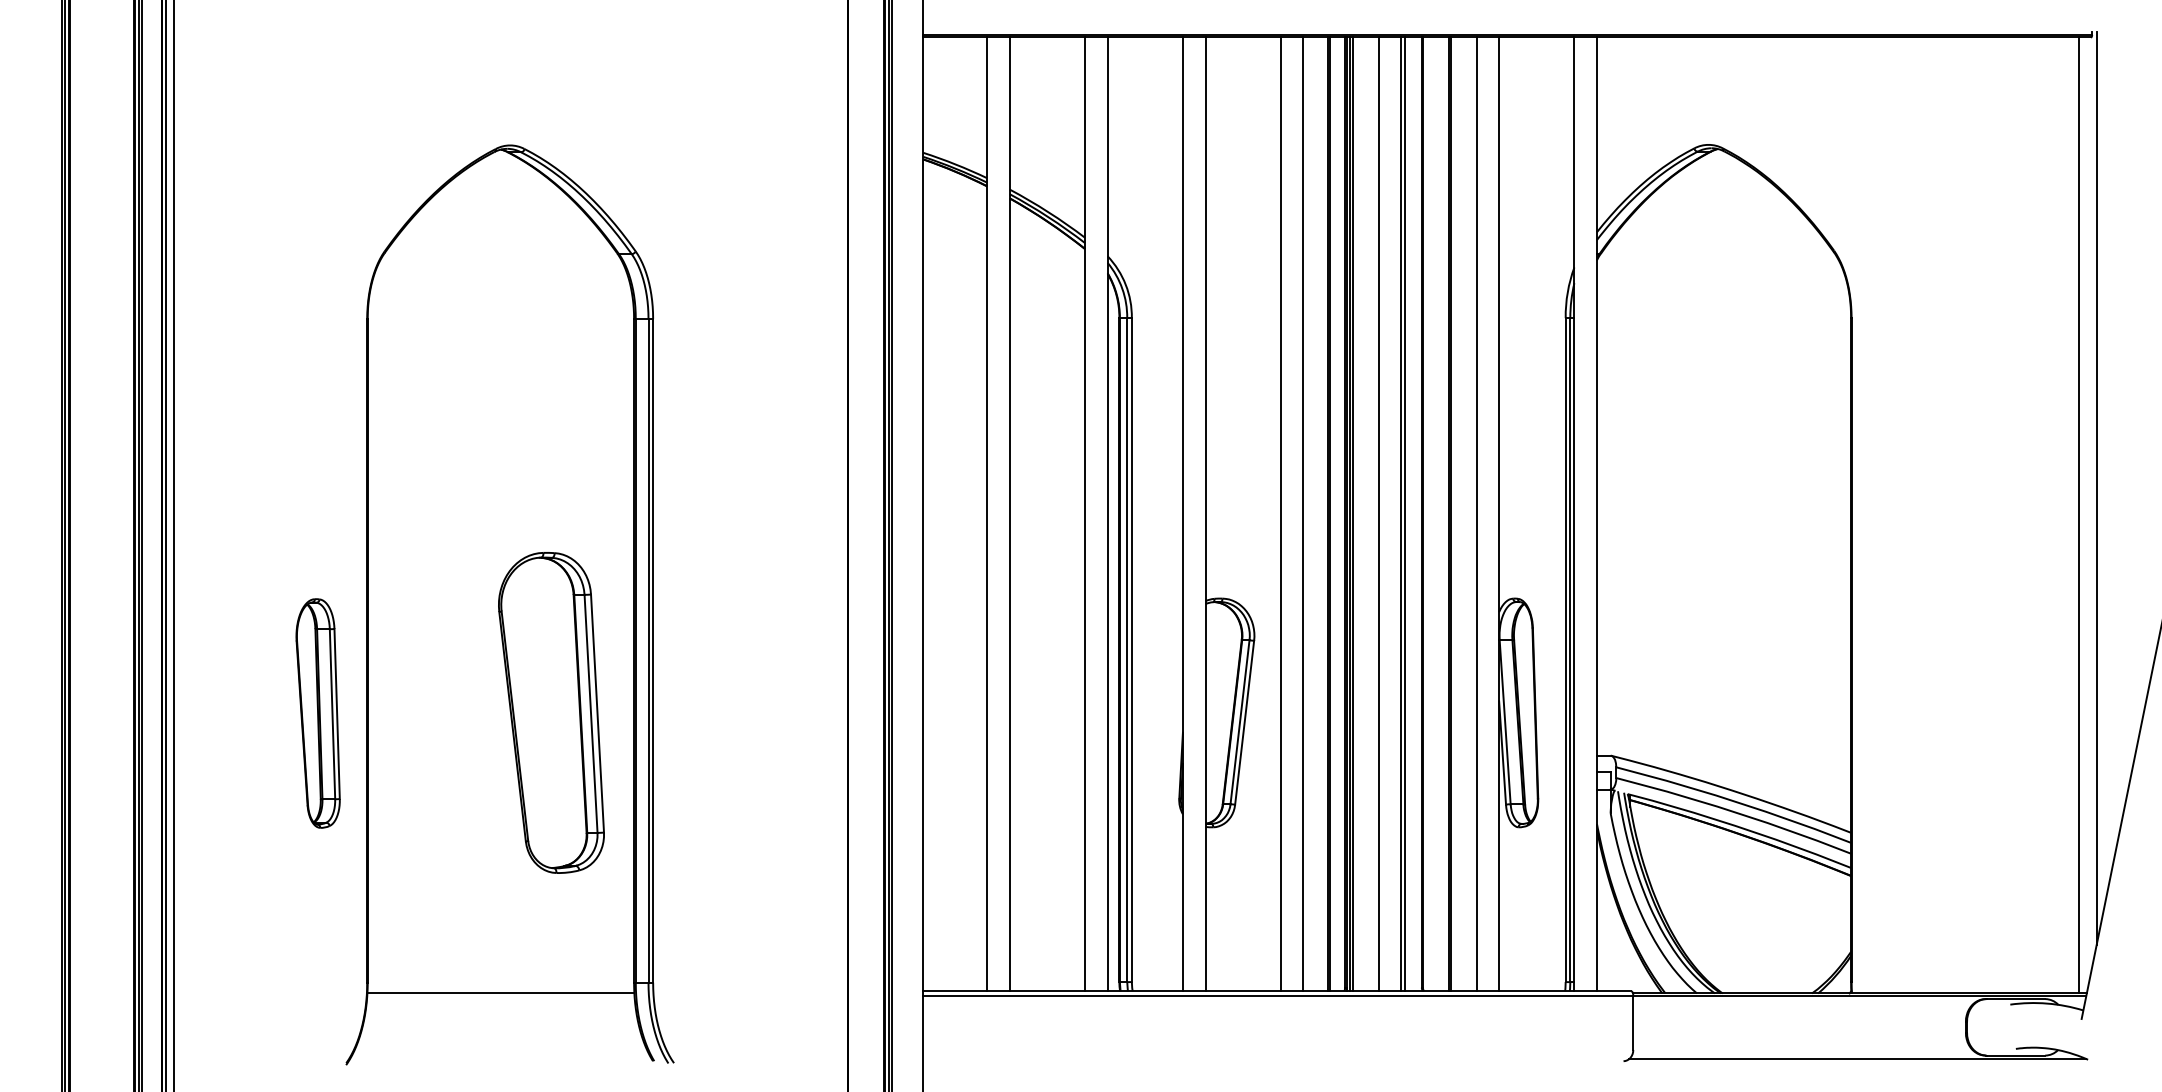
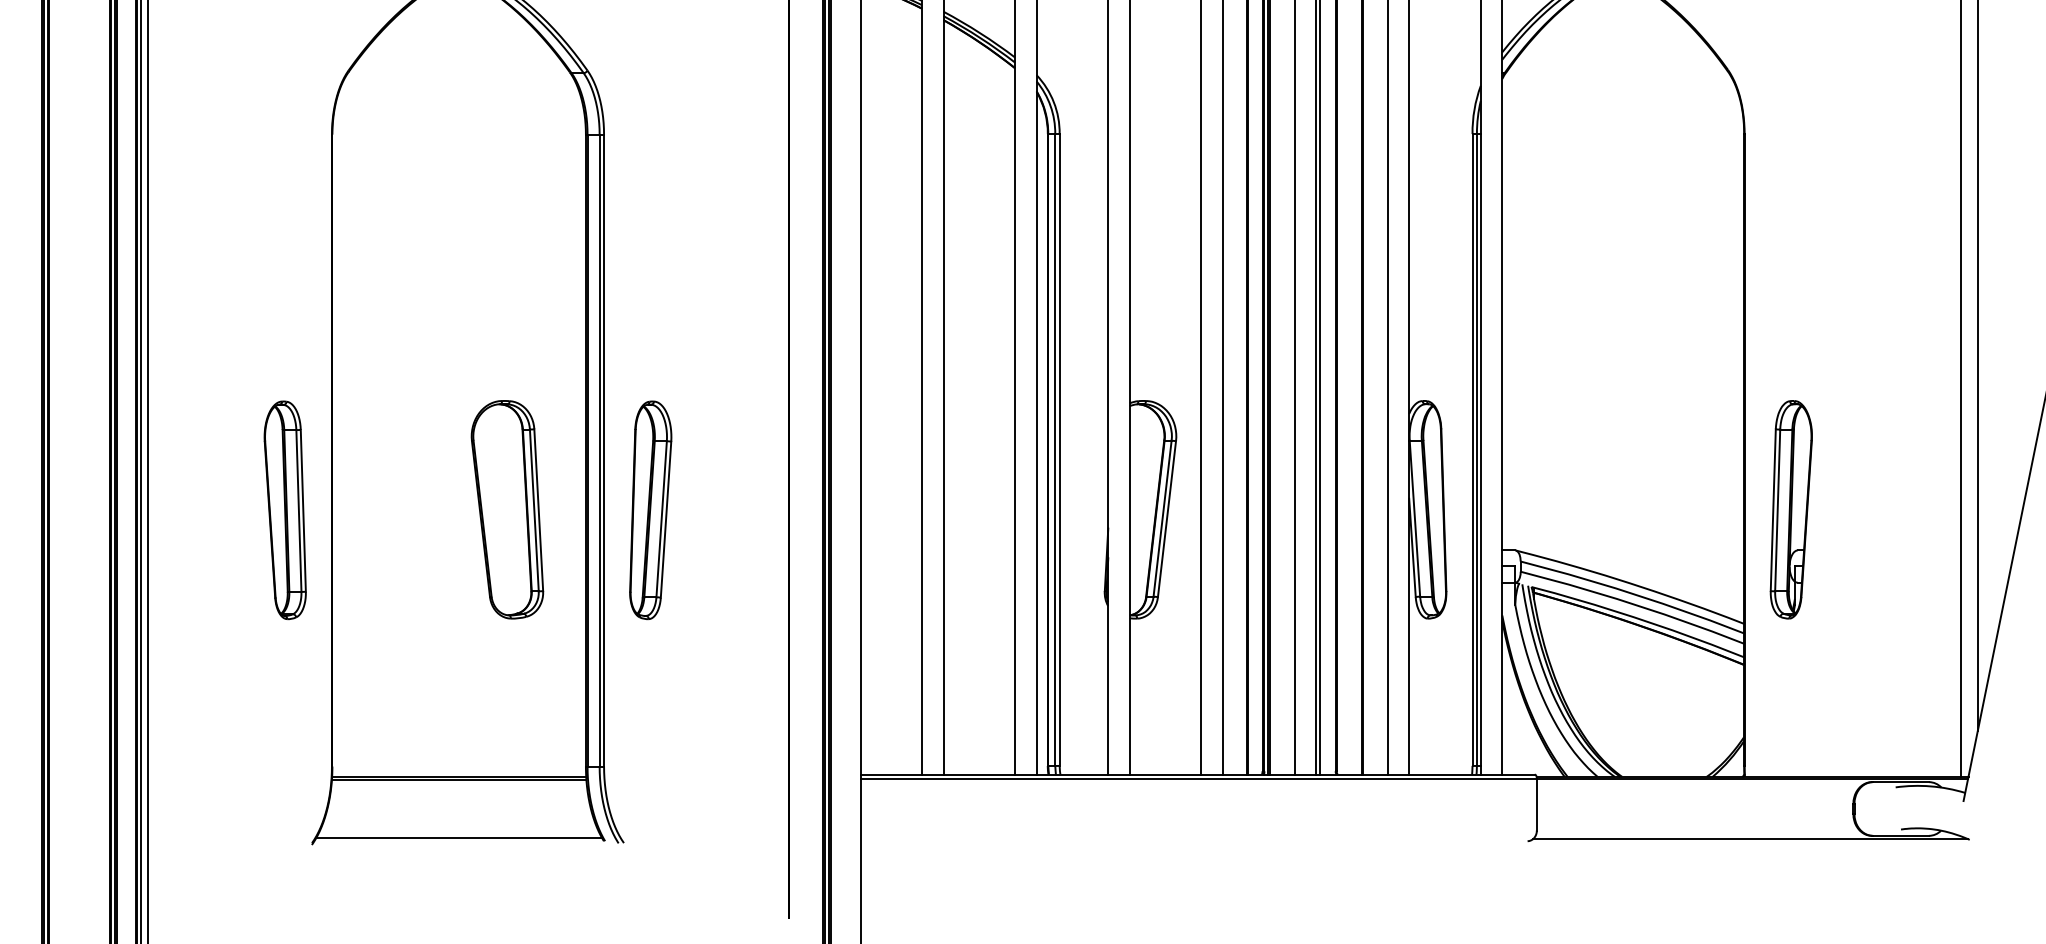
part: (551, 712) -> (507, 509), size x0.71
part: (1900, 712) -> (1791, 509), added
part: (701, 713) -> (650, 510), added
line: (500, 996) -> (458, 779), added
line: (500, 1057) -> (458, 837), added

